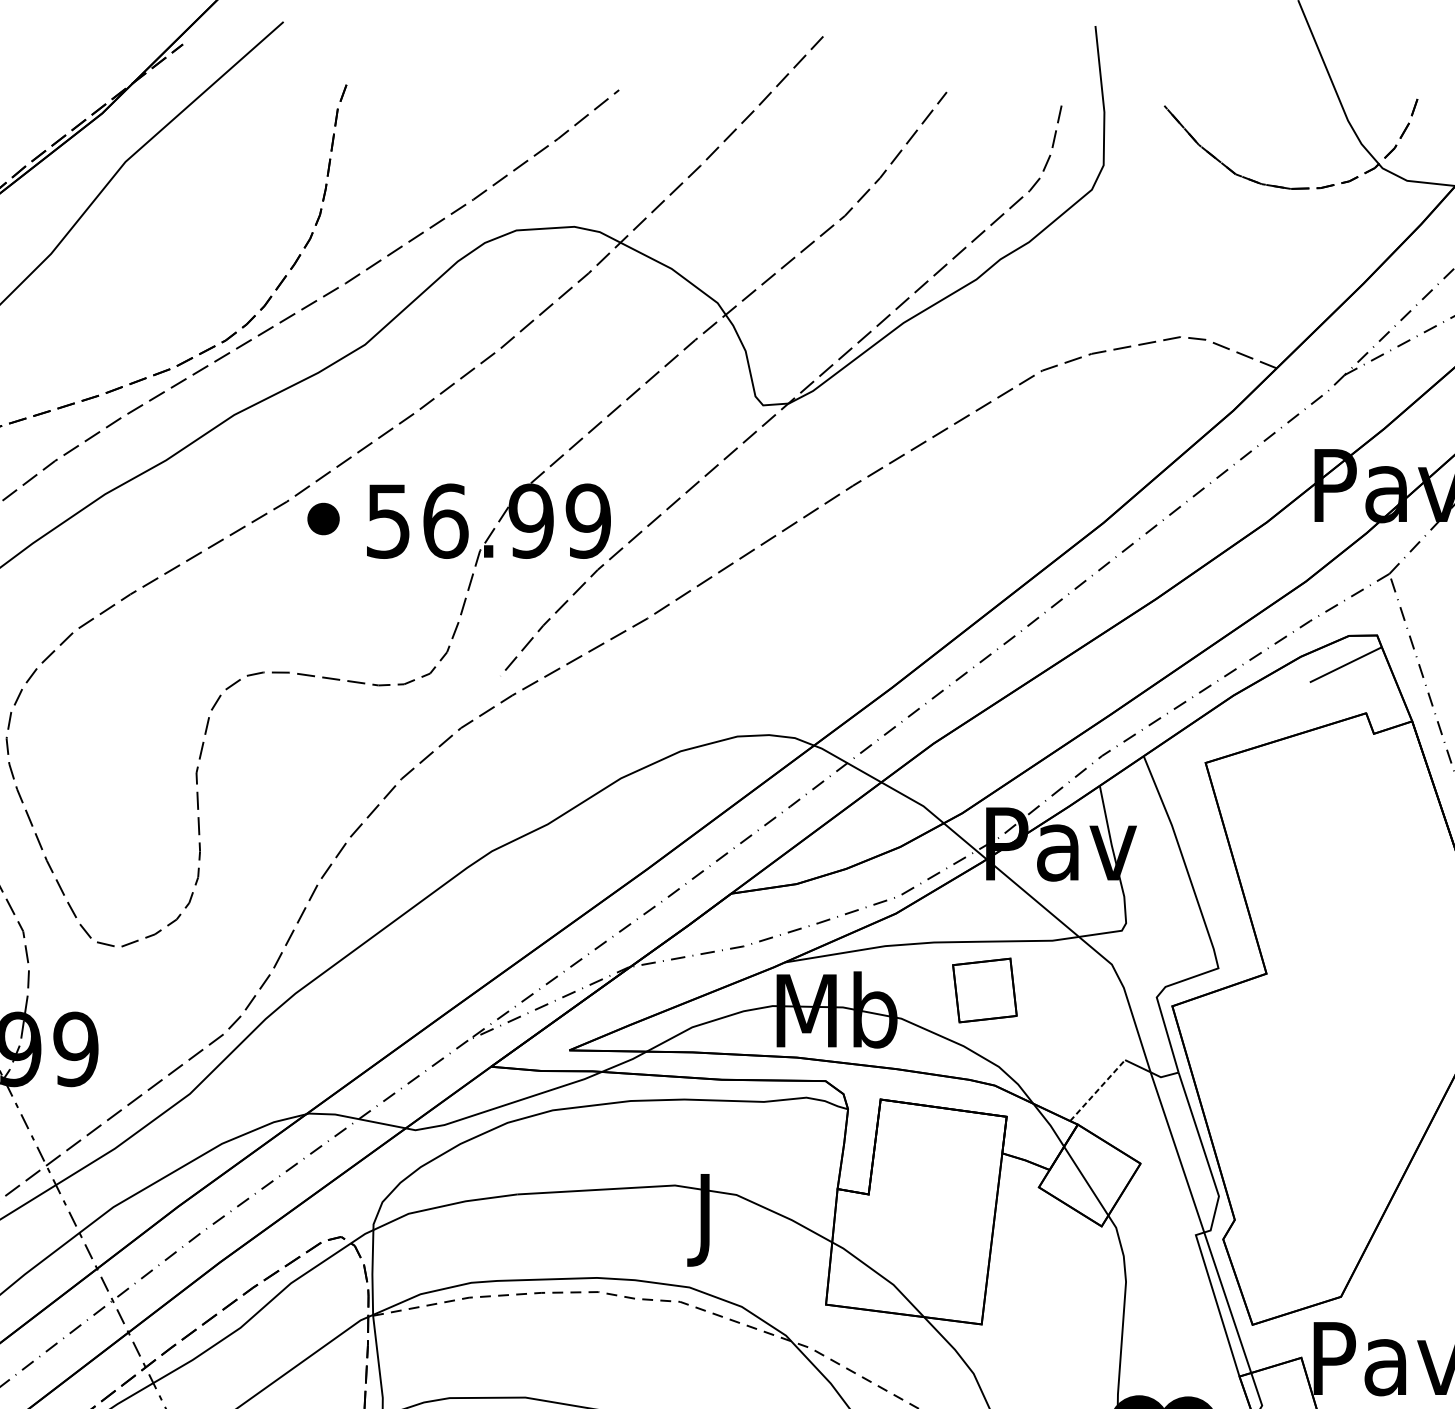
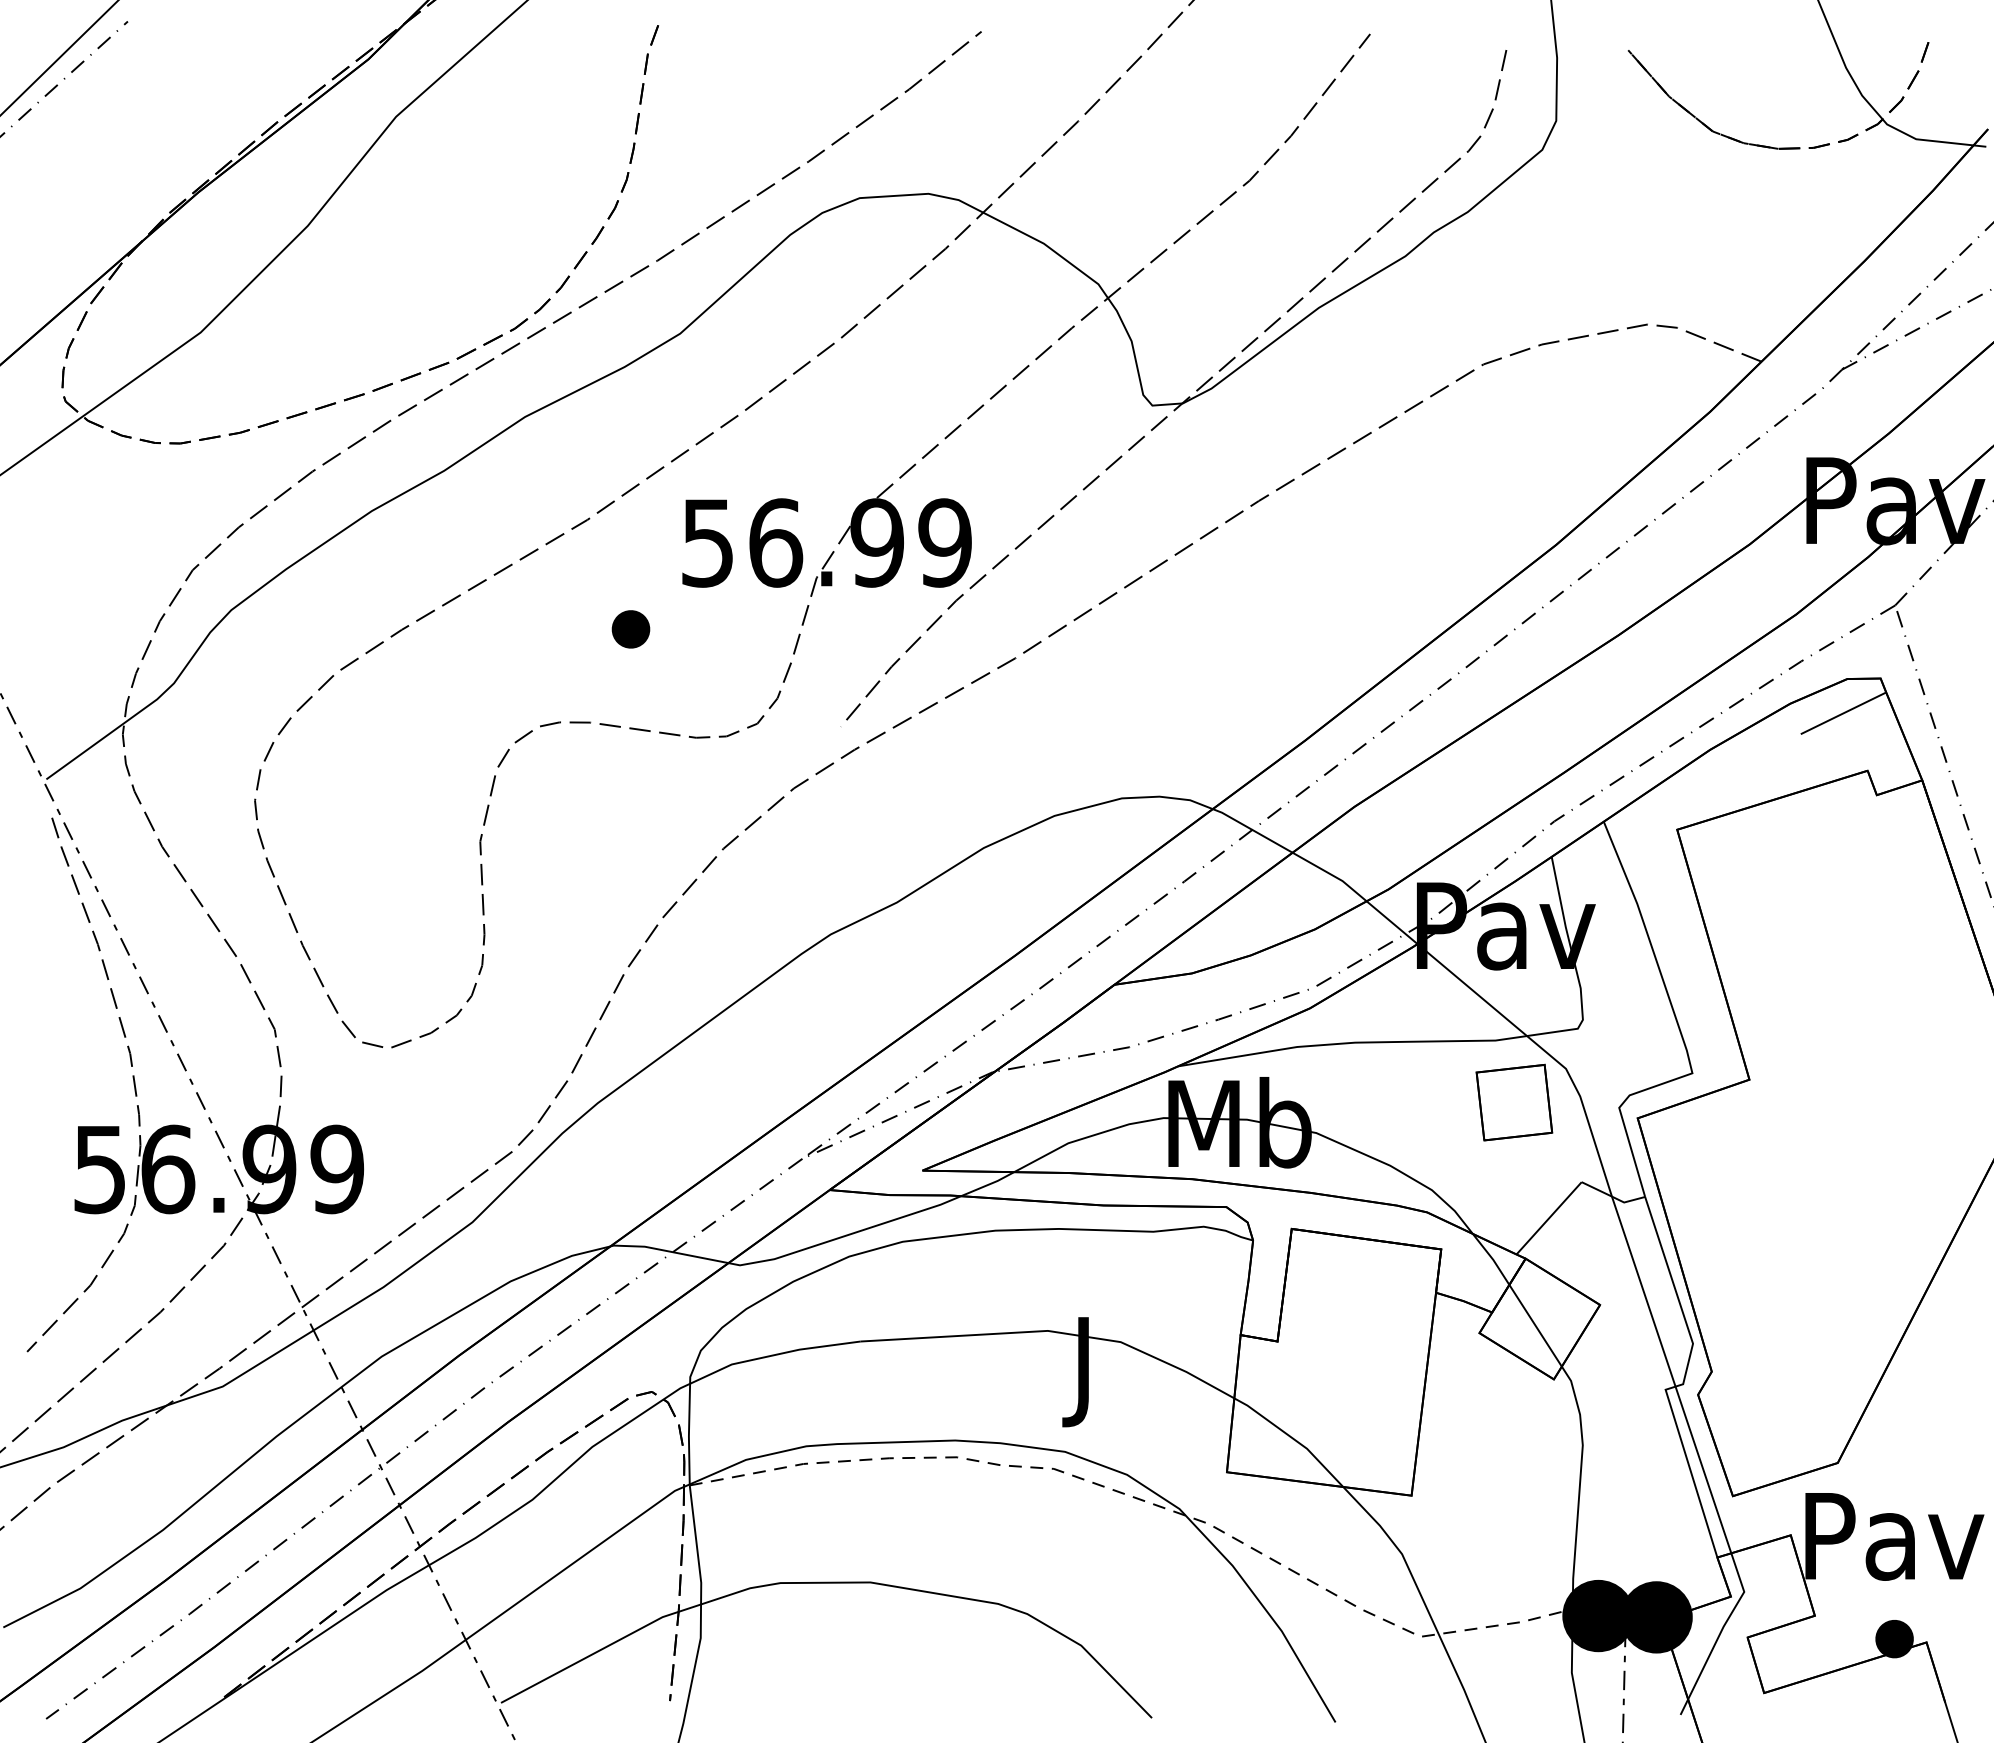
part: (323, 519) -> (630, 629), moved
part: (984, 990) -> (1514, 1102), moved
line: (1097, 1090) -> (1549, 1218), dashed -> solid

